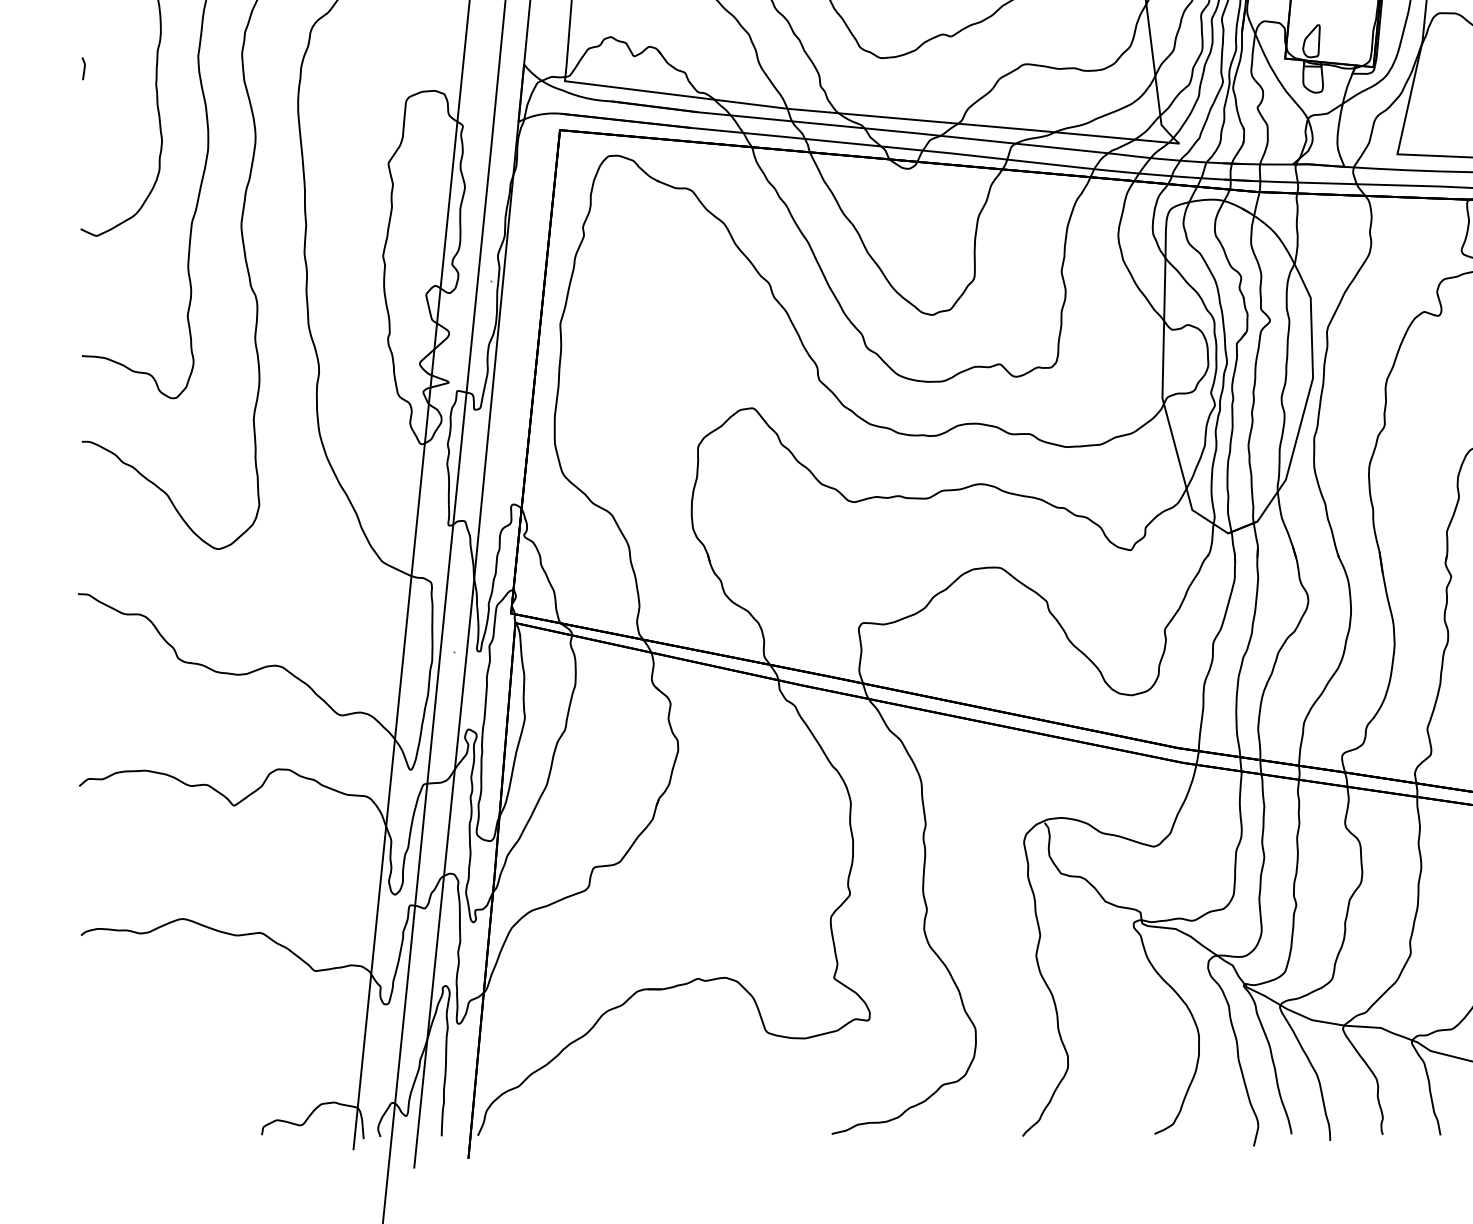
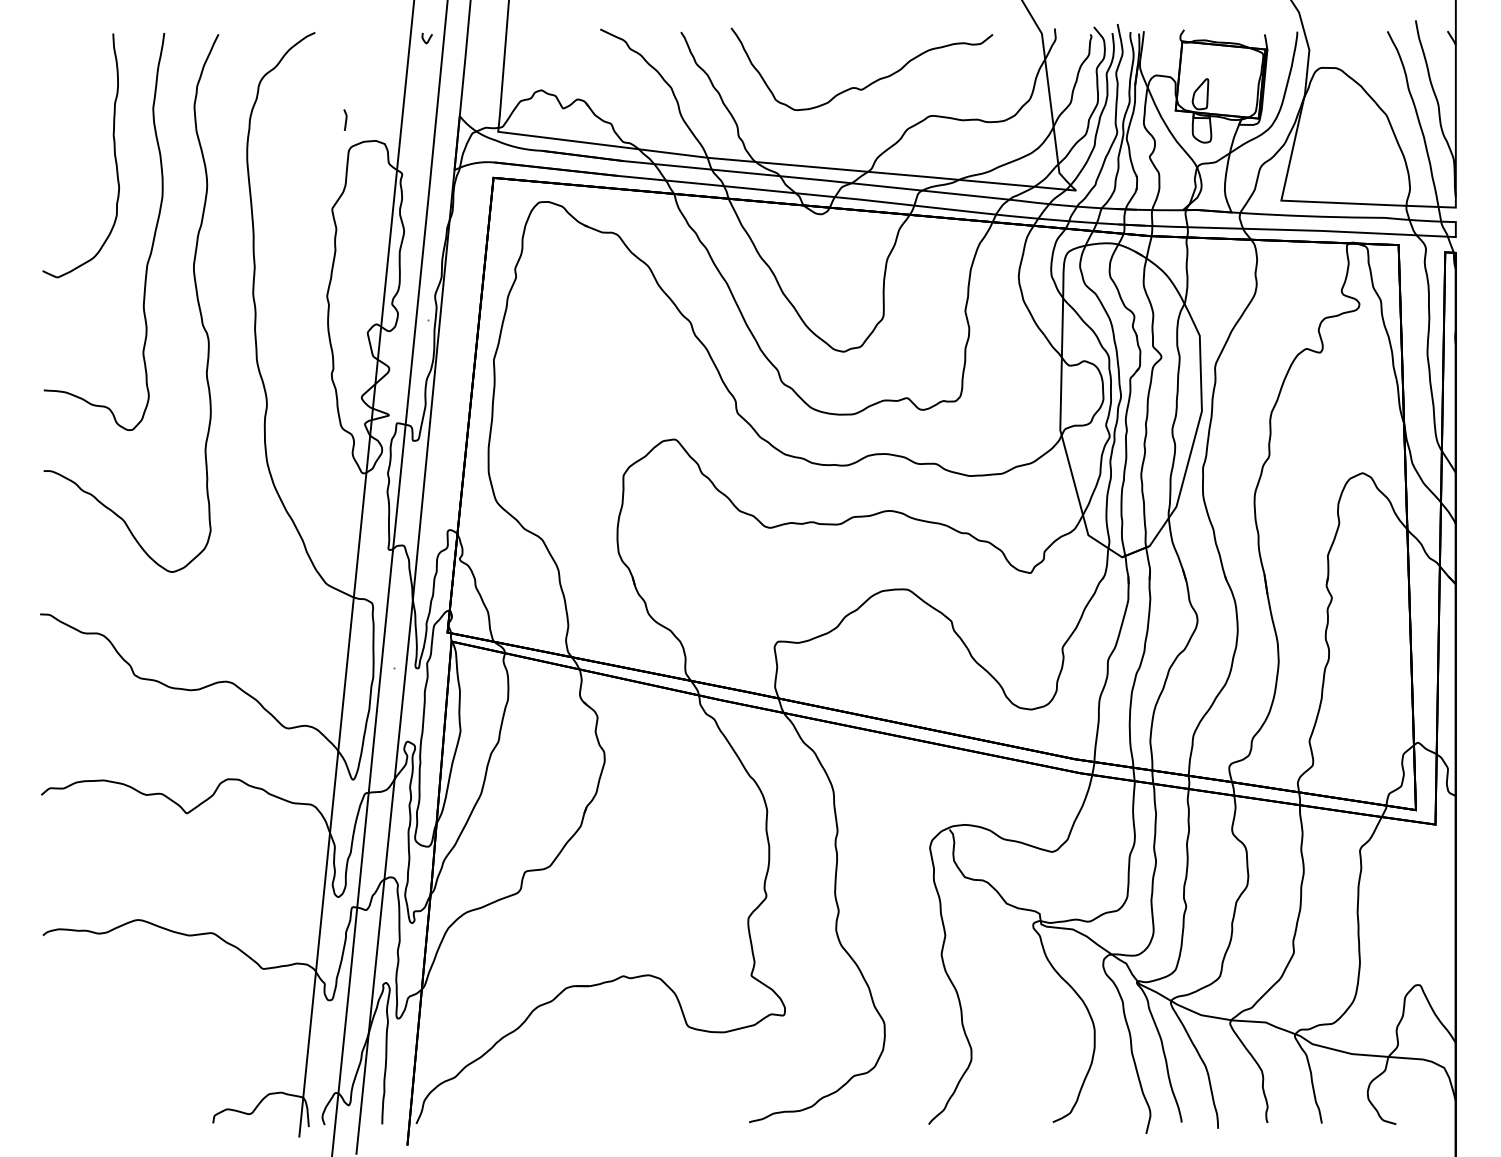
curve: (83, 68) -> (345, 119), moved

